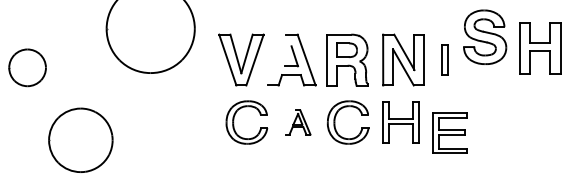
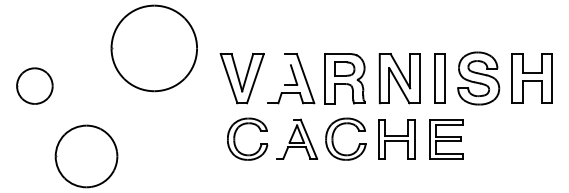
part: (484, 37) -> (478, 78), moved
part: (539, 48) -> (531, 78), moved
part: (444, 59) -> (439, 78), size x1.67
part: (298, 121) -> (297, 138), size x1.67
part: (449, 133) -> (446, 139), moved

